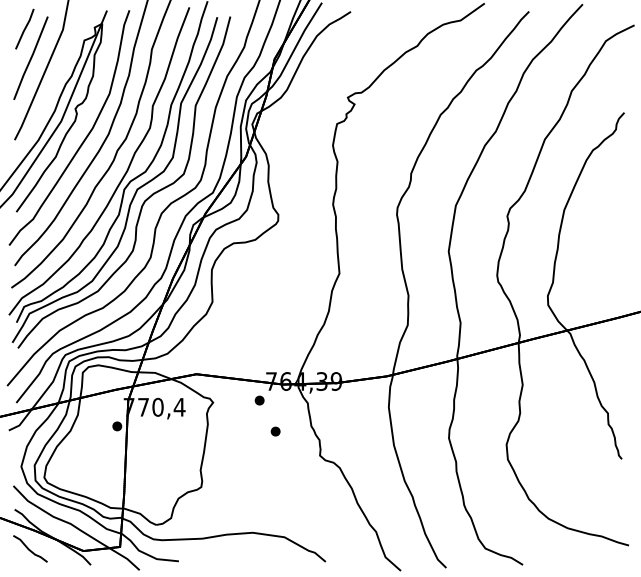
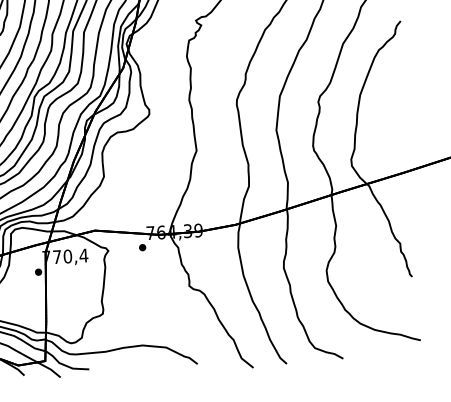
part: (275, 431) -> (155, 269), removed

